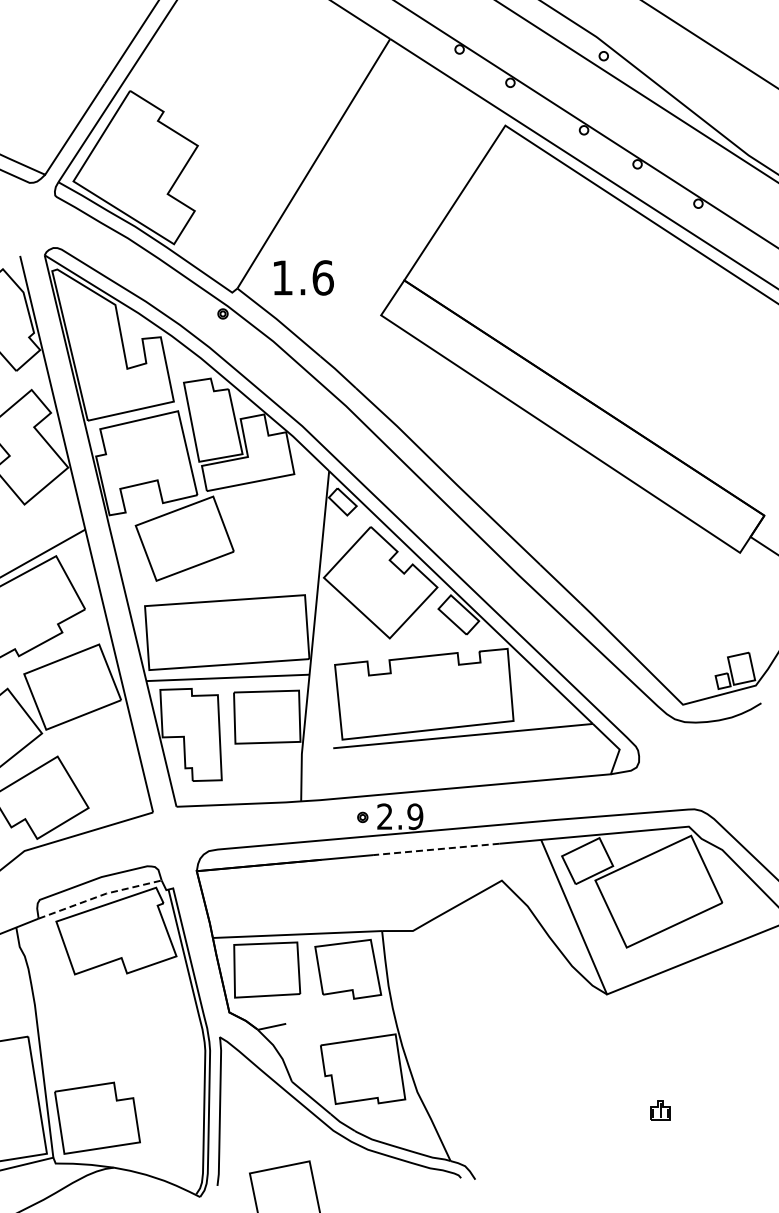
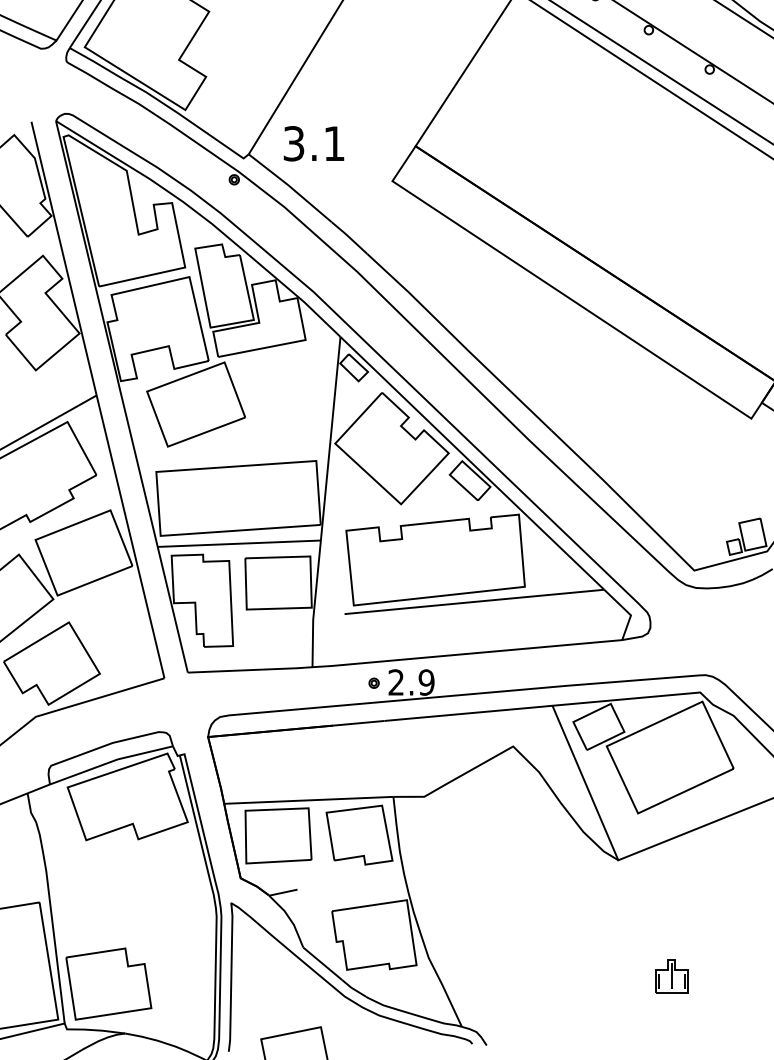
text: (302, 277) -> (313, 143), 1.6 -> 3.1
line: (435, 849) -> (446, 715), dashed -> solid
line: (99, 896) -> (110, 762), dashed -> solid
part: (660, 1110) -> (671, 976), size x1.67

